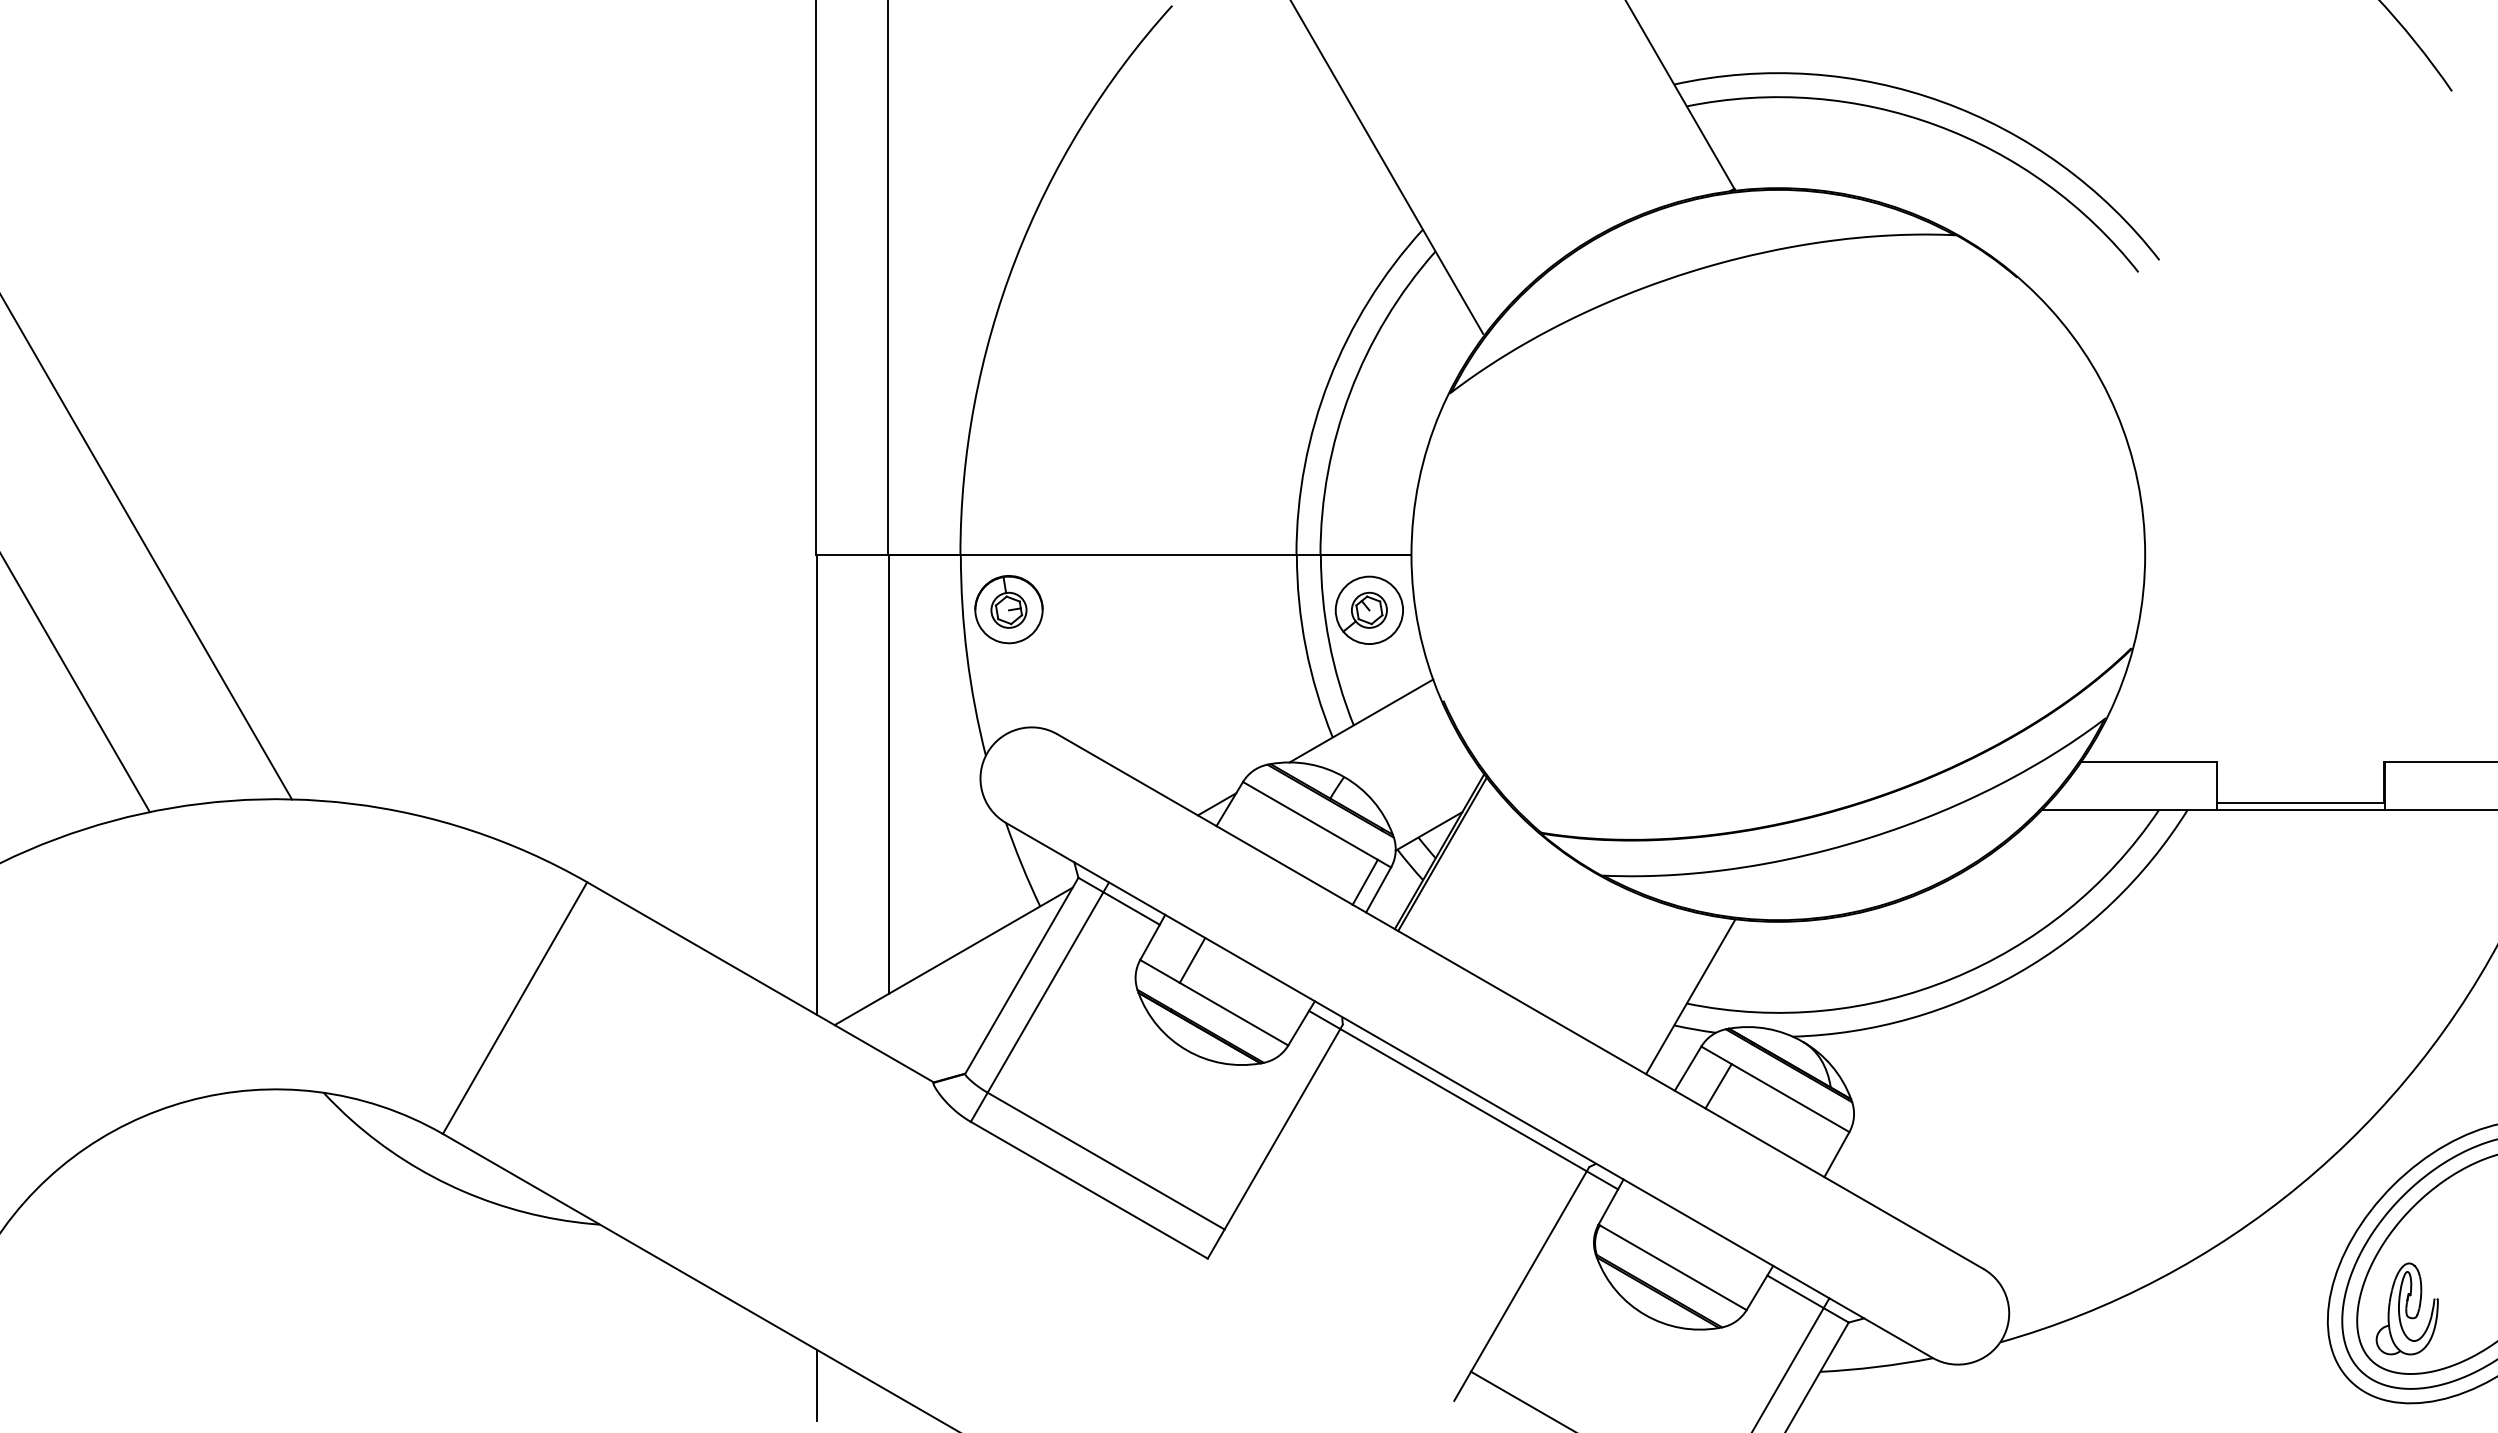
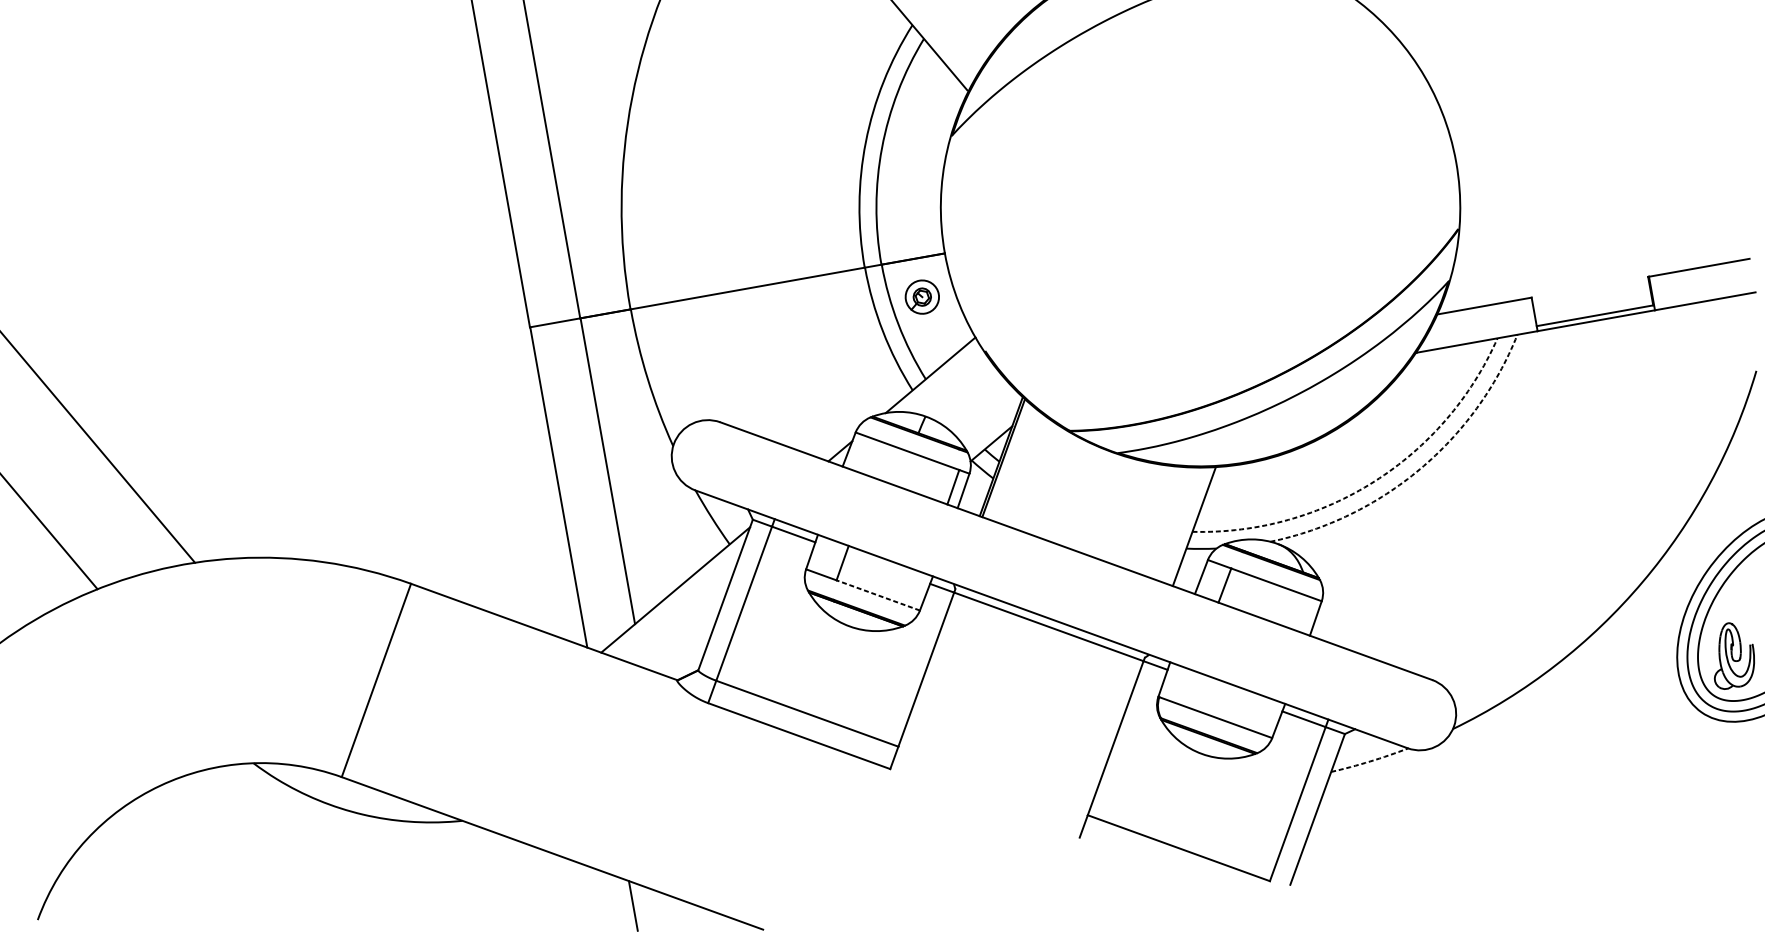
part: (1008, 609) -> (670, 341), removed
part: (1368, 609) -> (921, 296), size x0.7
arc: (2018, 972) -> (1419, 469), solid -> dashed
arc: (1952, 978) -> (1374, 481), solid -> dashed
line: (1234, 1014) -> (878, 595), solid -> dashed
arc: (1876, 1367) -> (1369, 761), solid -> dashed

